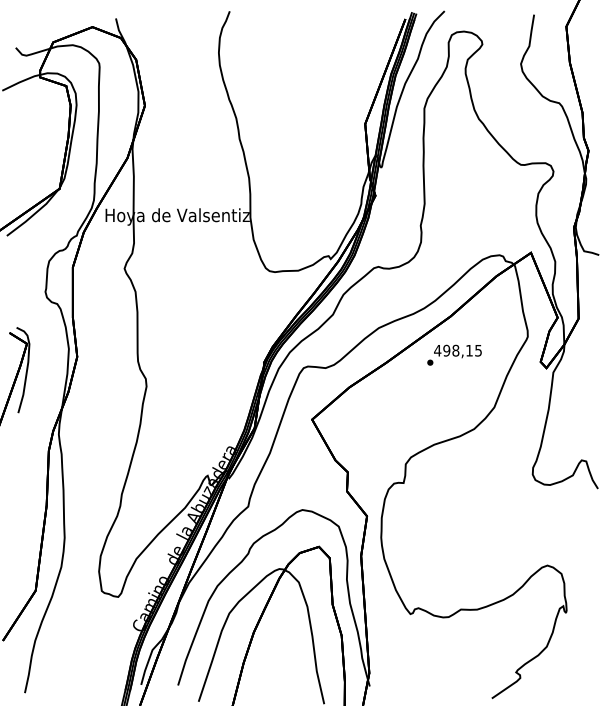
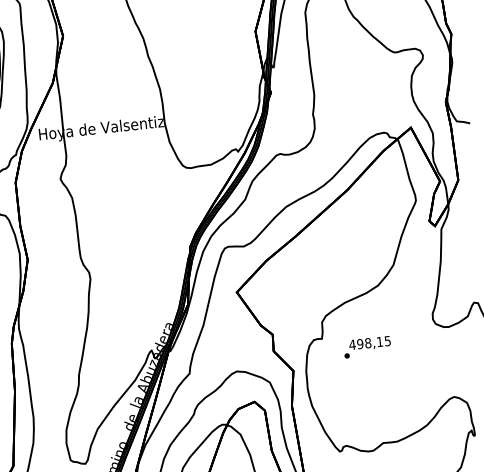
text: (454, 354) -> (367, 346), moved

